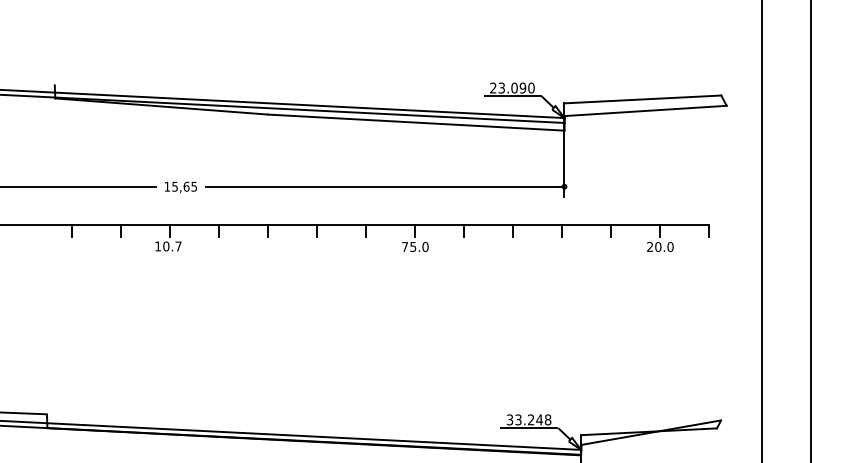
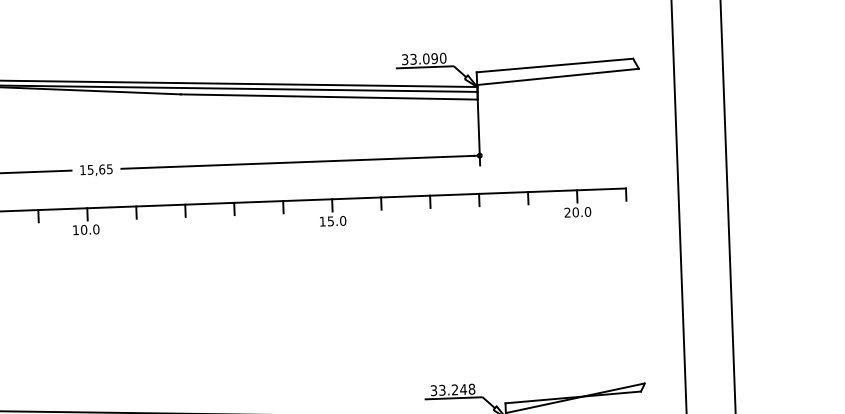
text: (493, 88) -> (405, 60), 23.090 -> 33.090
text: (178, 246) -> (96, 229), 10.7 -> 10.0
text: (405, 246) -> (323, 221), 75.0 -> 15.0

